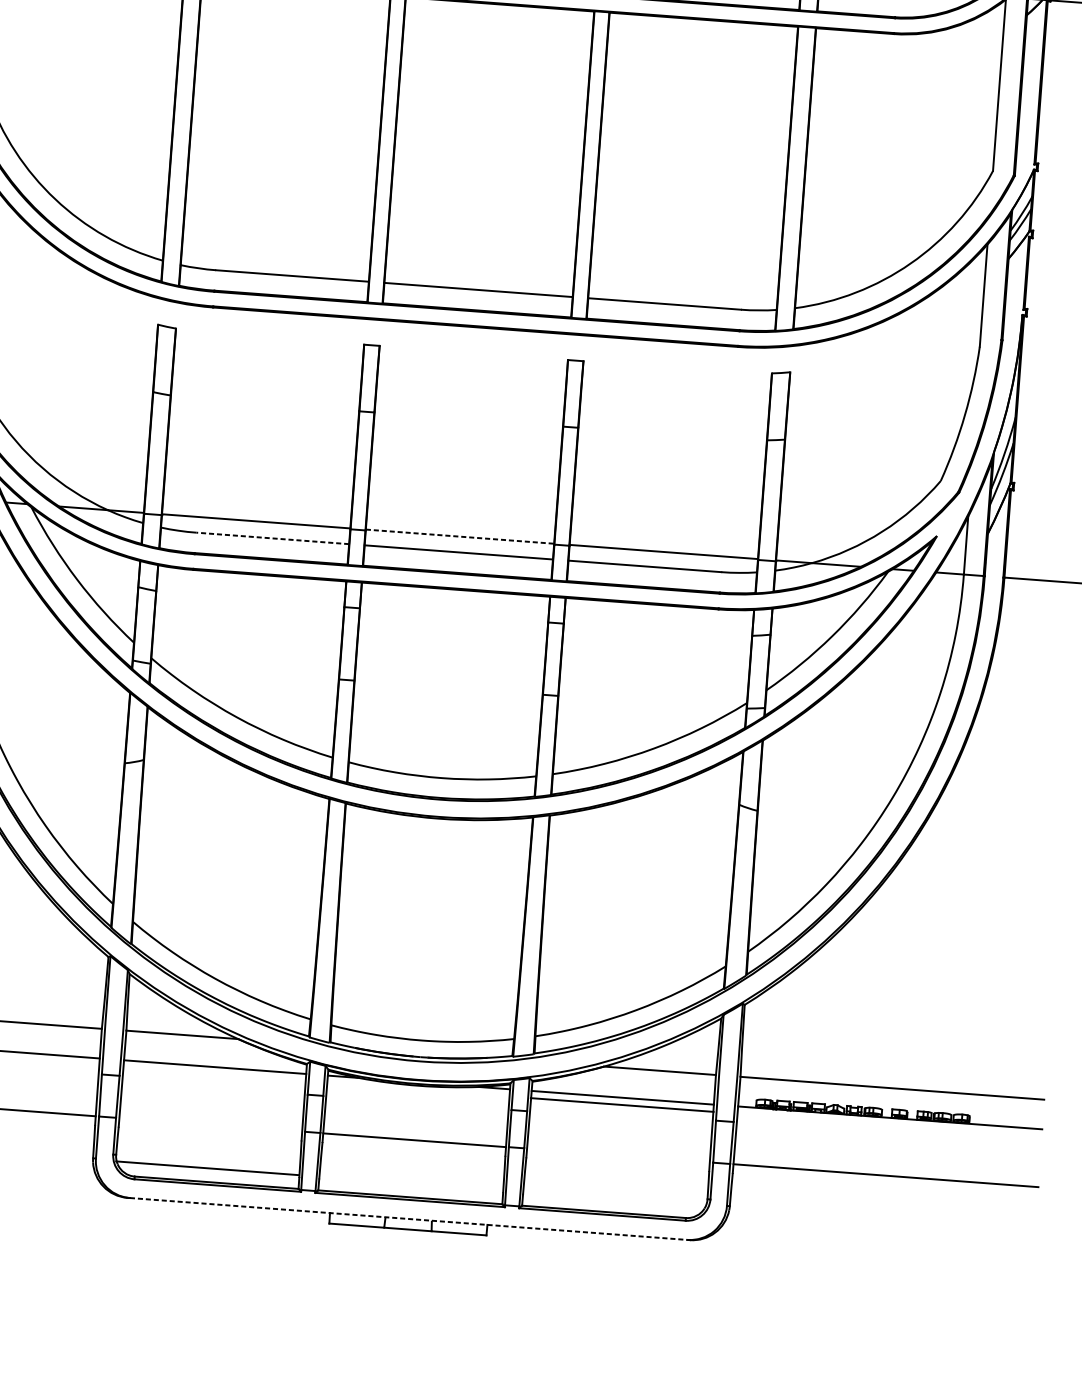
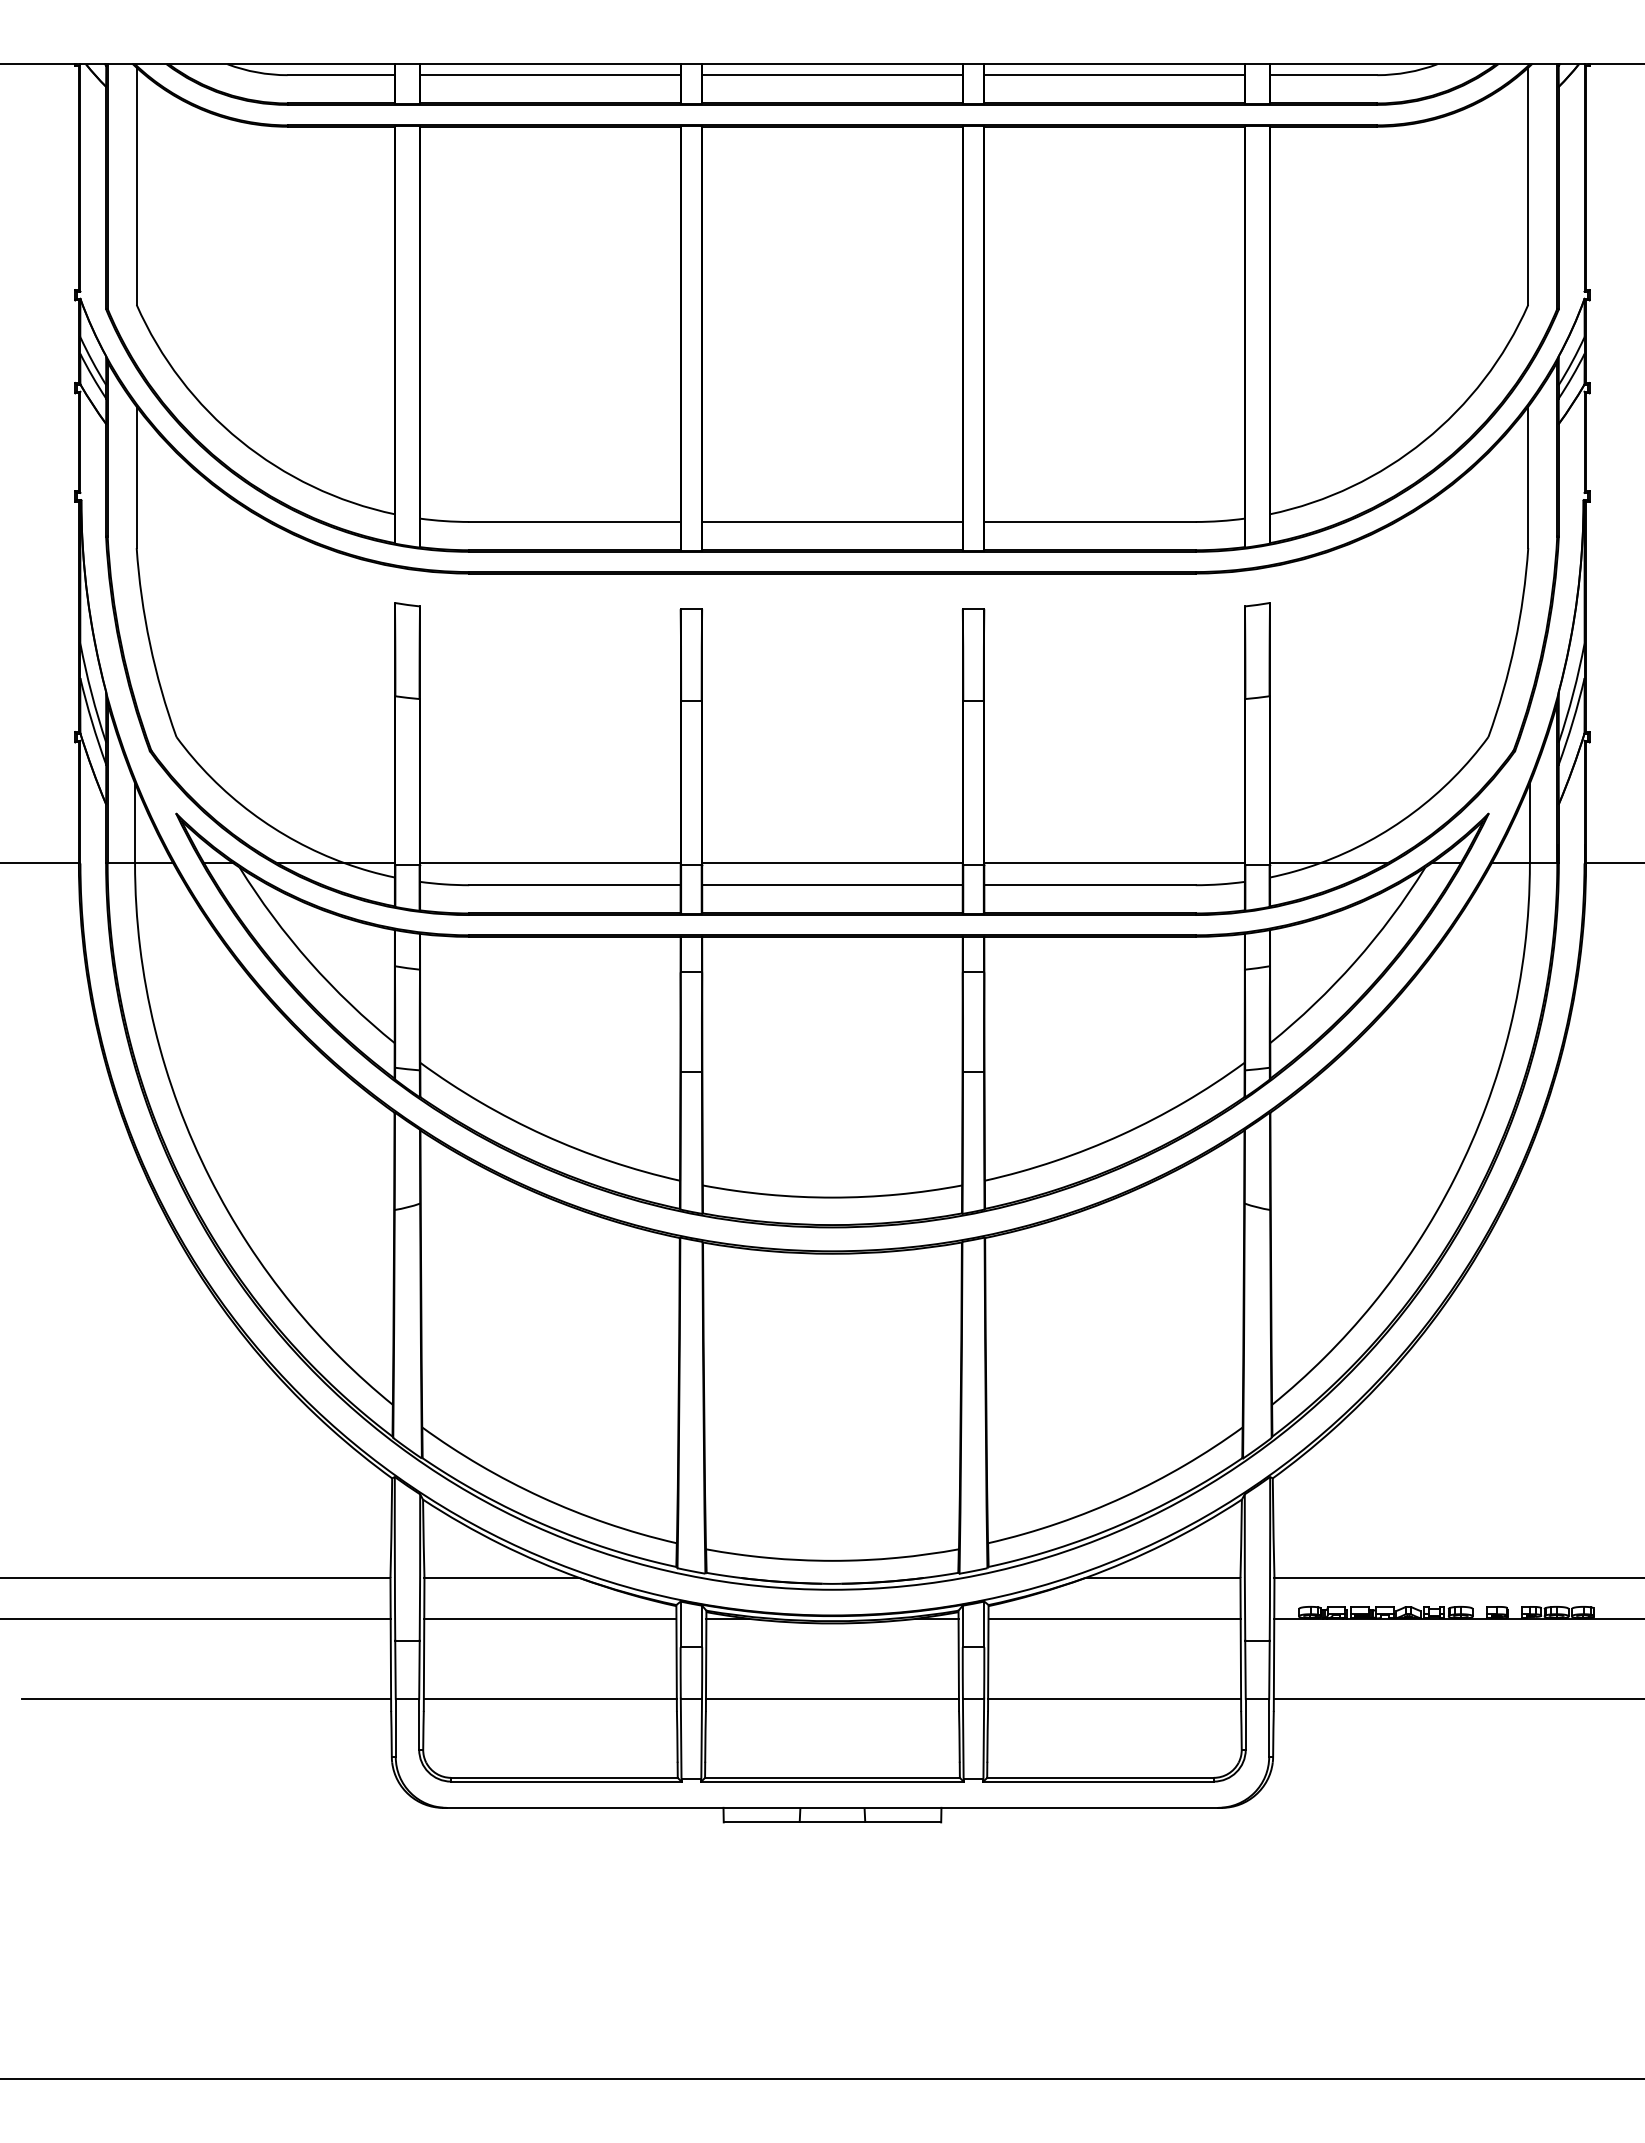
line: (460, 536) -> (832, 863), dashed -> solid
line: (272, 538) -> (574, 885), dashed -> solid
line: (622, 1104) -> (1114, 1698), moved
line: (206, 1167) -> (549, 1698), moved
line: (408, 1218) -> (832, 1807), dashed -> solid

